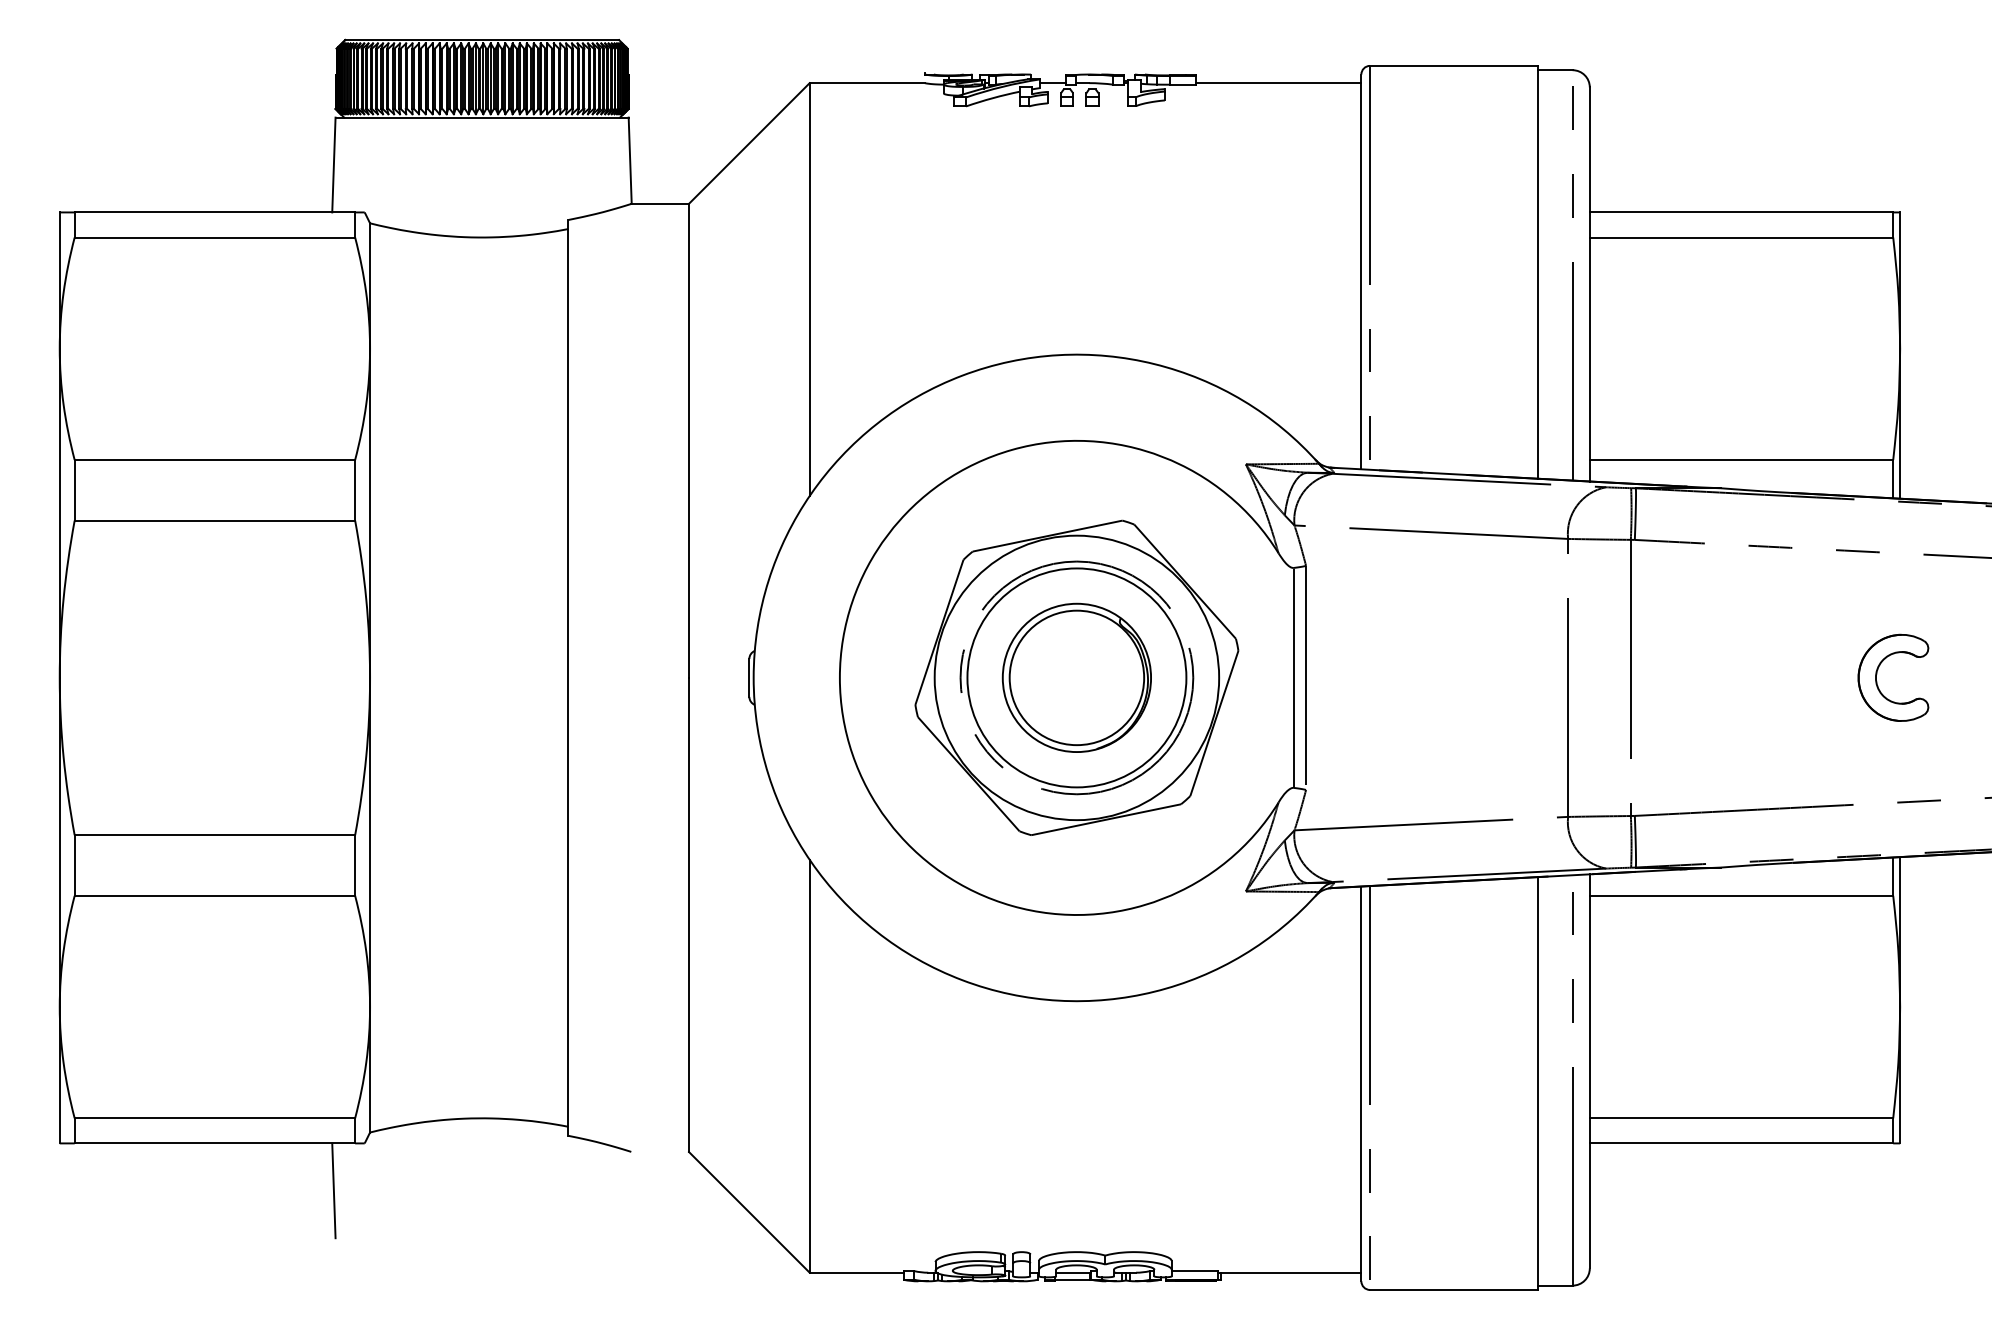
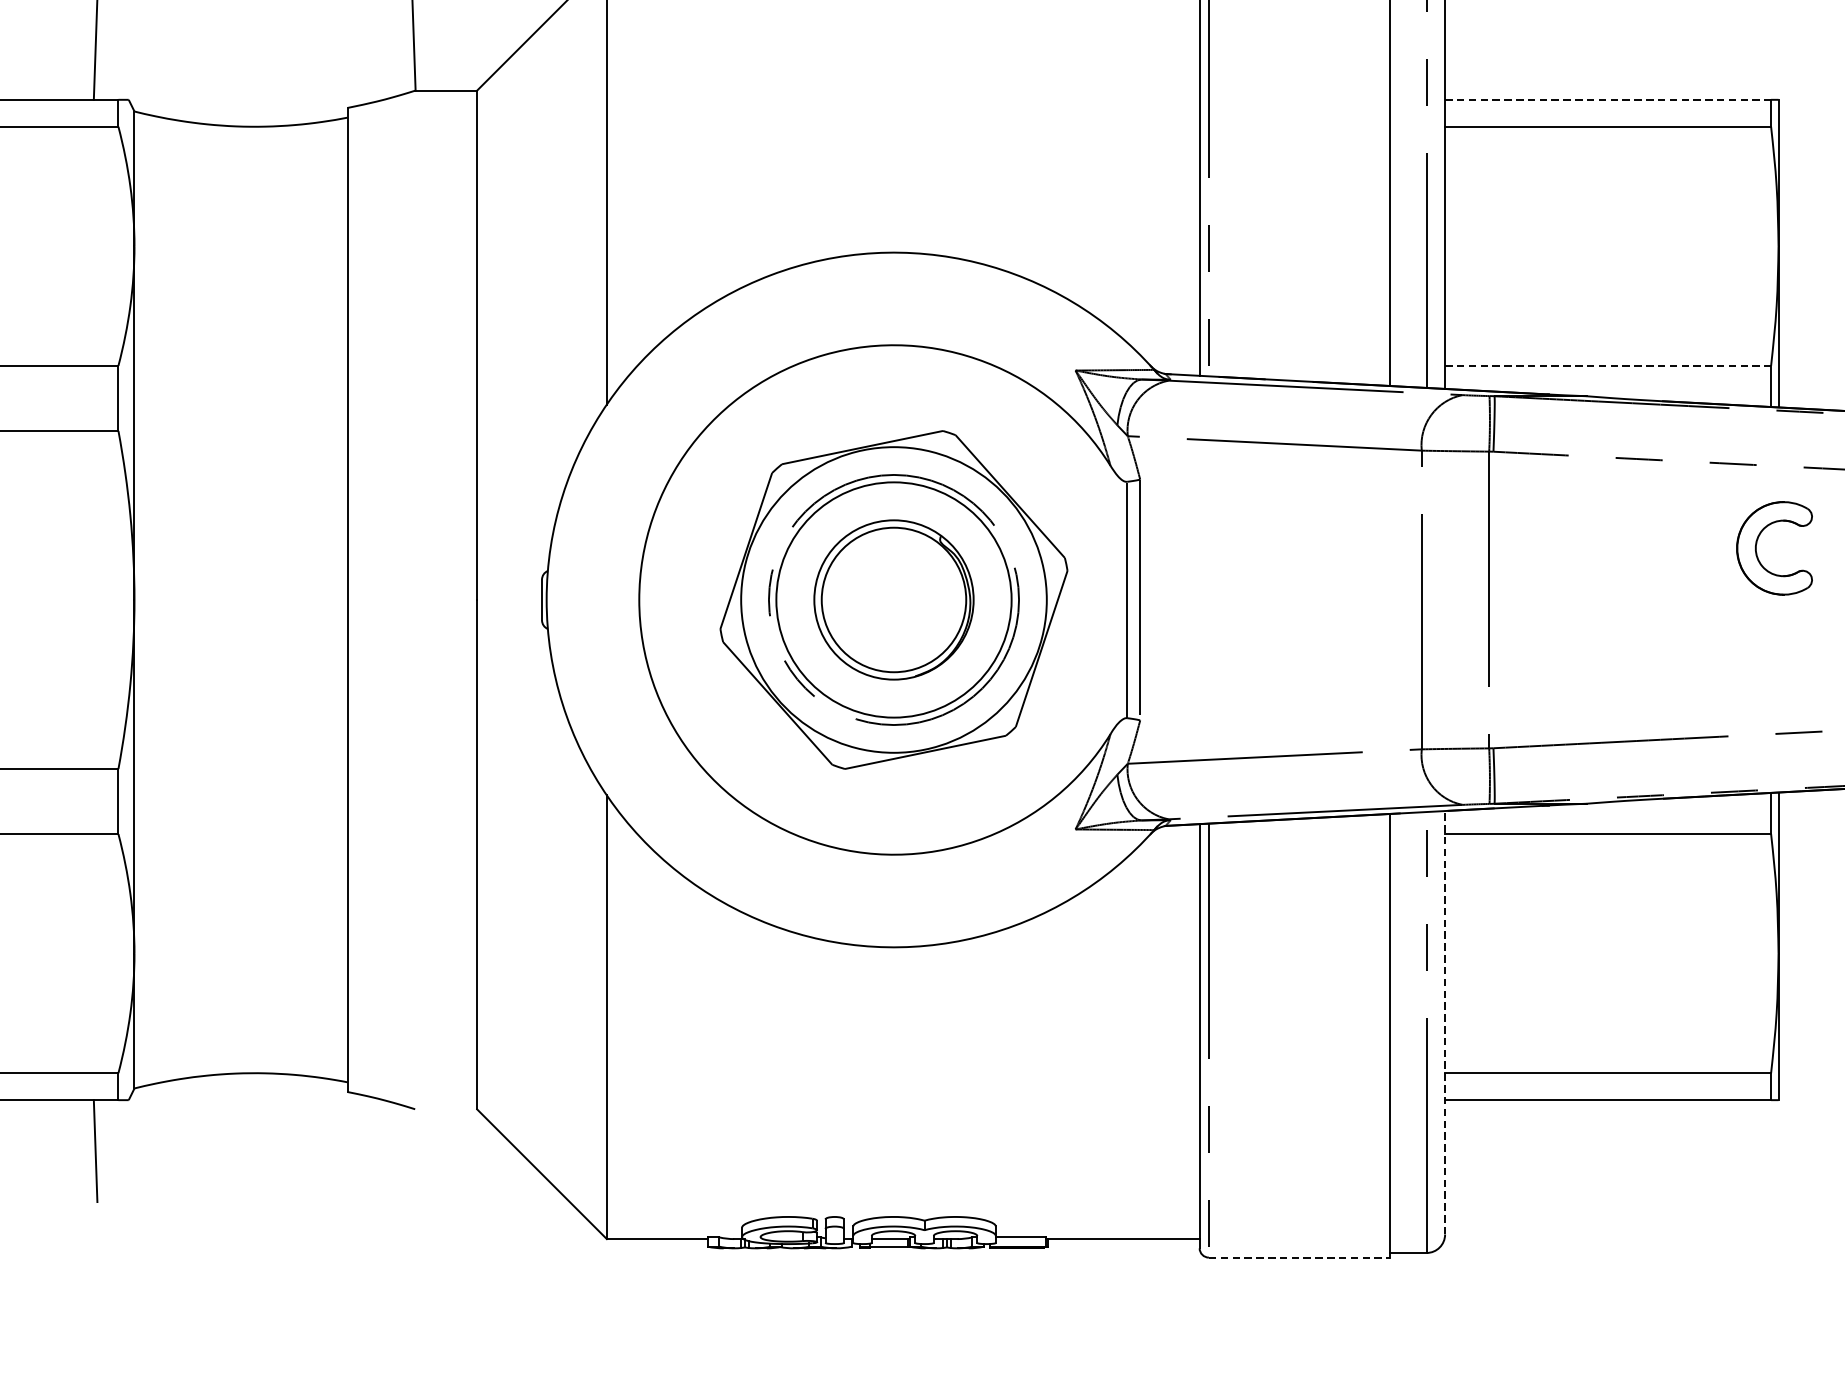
line: (1741, 212) -> (1608, 99), solid -> dashed
line: (1741, 460) -> (1608, 366), solid -> dashed
part: (1877, 674) -> (1757, 544), moved
line: (1589, 1070) -> (1444, 1021), solid -> dashed
line: (1454, 1289) -> (1299, 1257), solid -> dashed

